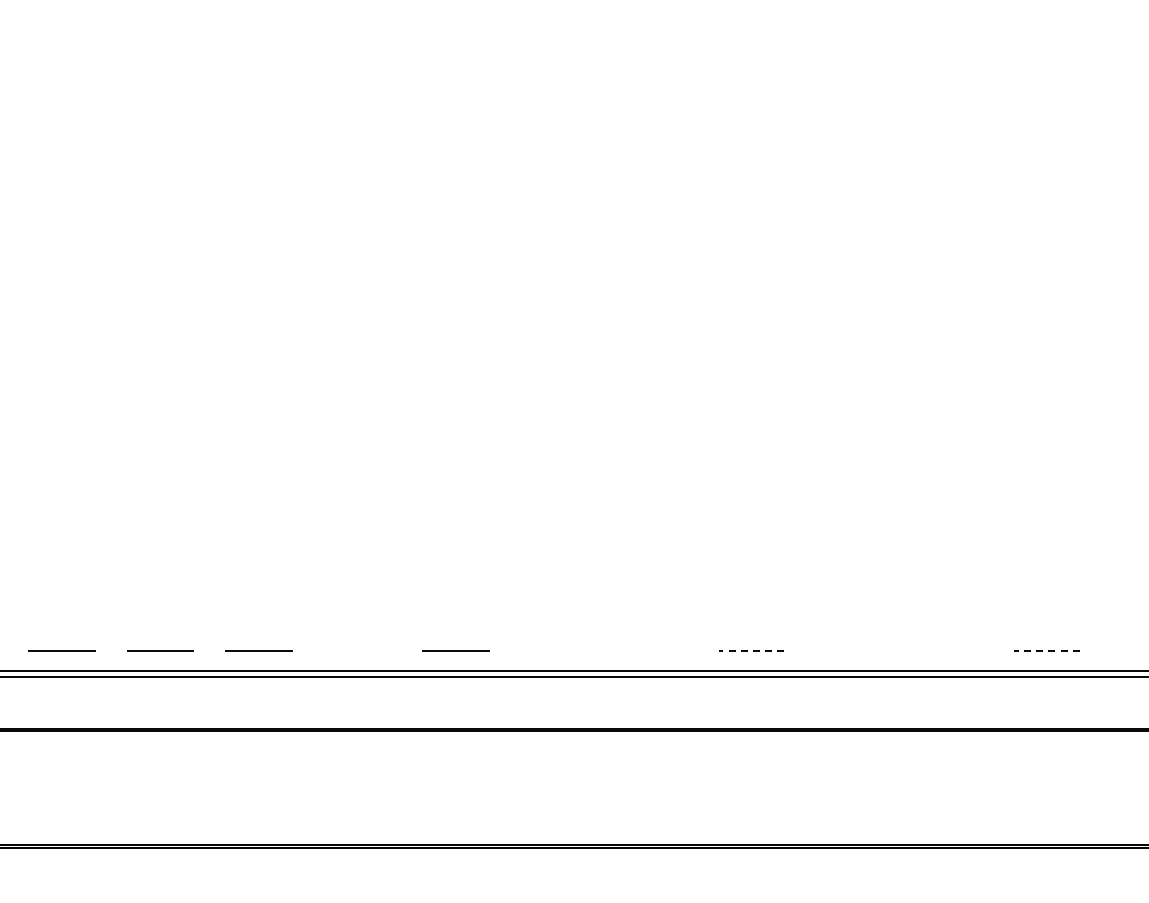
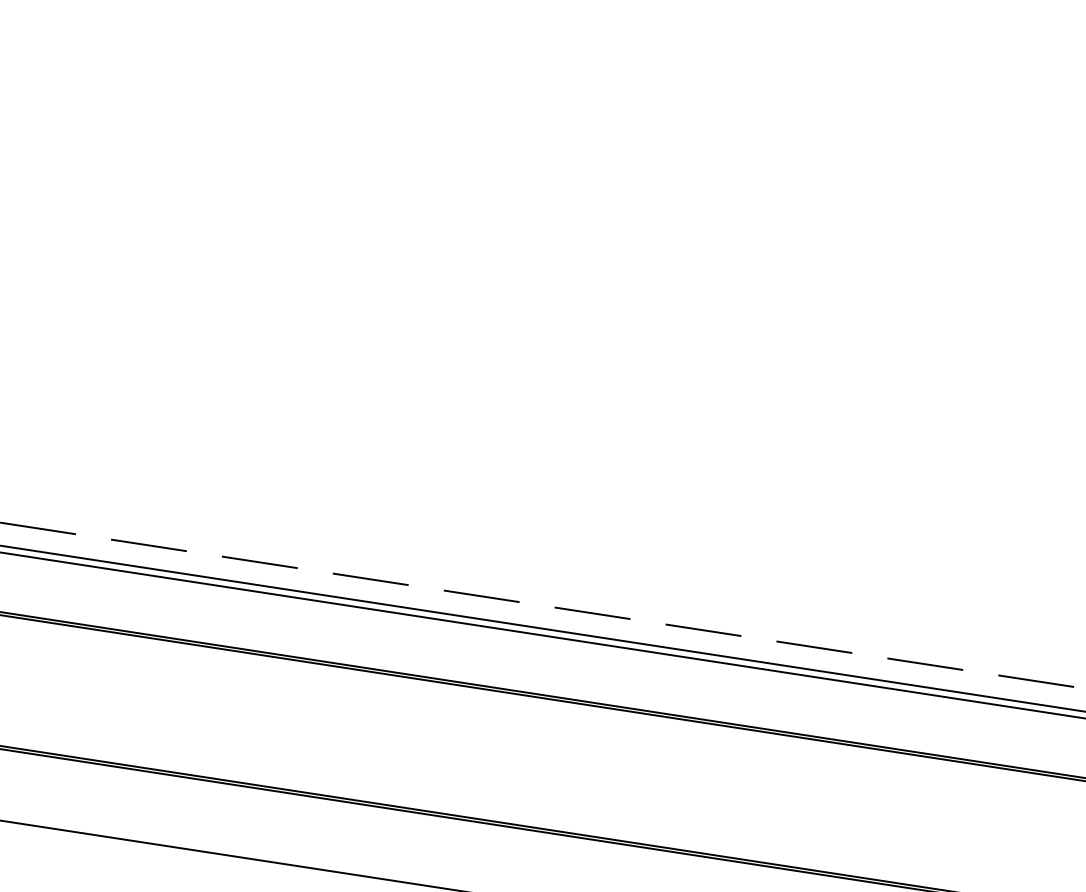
line: (554, 650) -> (481, 595), added
line: (357, 651) -> (259, 562), added
line: (652, 651) -> (591, 613), added
line: (751, 651) -> (703, 630), dashed -> solid
line: (849, 651) -> (813, 647), added
line: (948, 651) -> (925, 664), added
line: (1046, 651) -> (1035, 681), dashed -> solid

